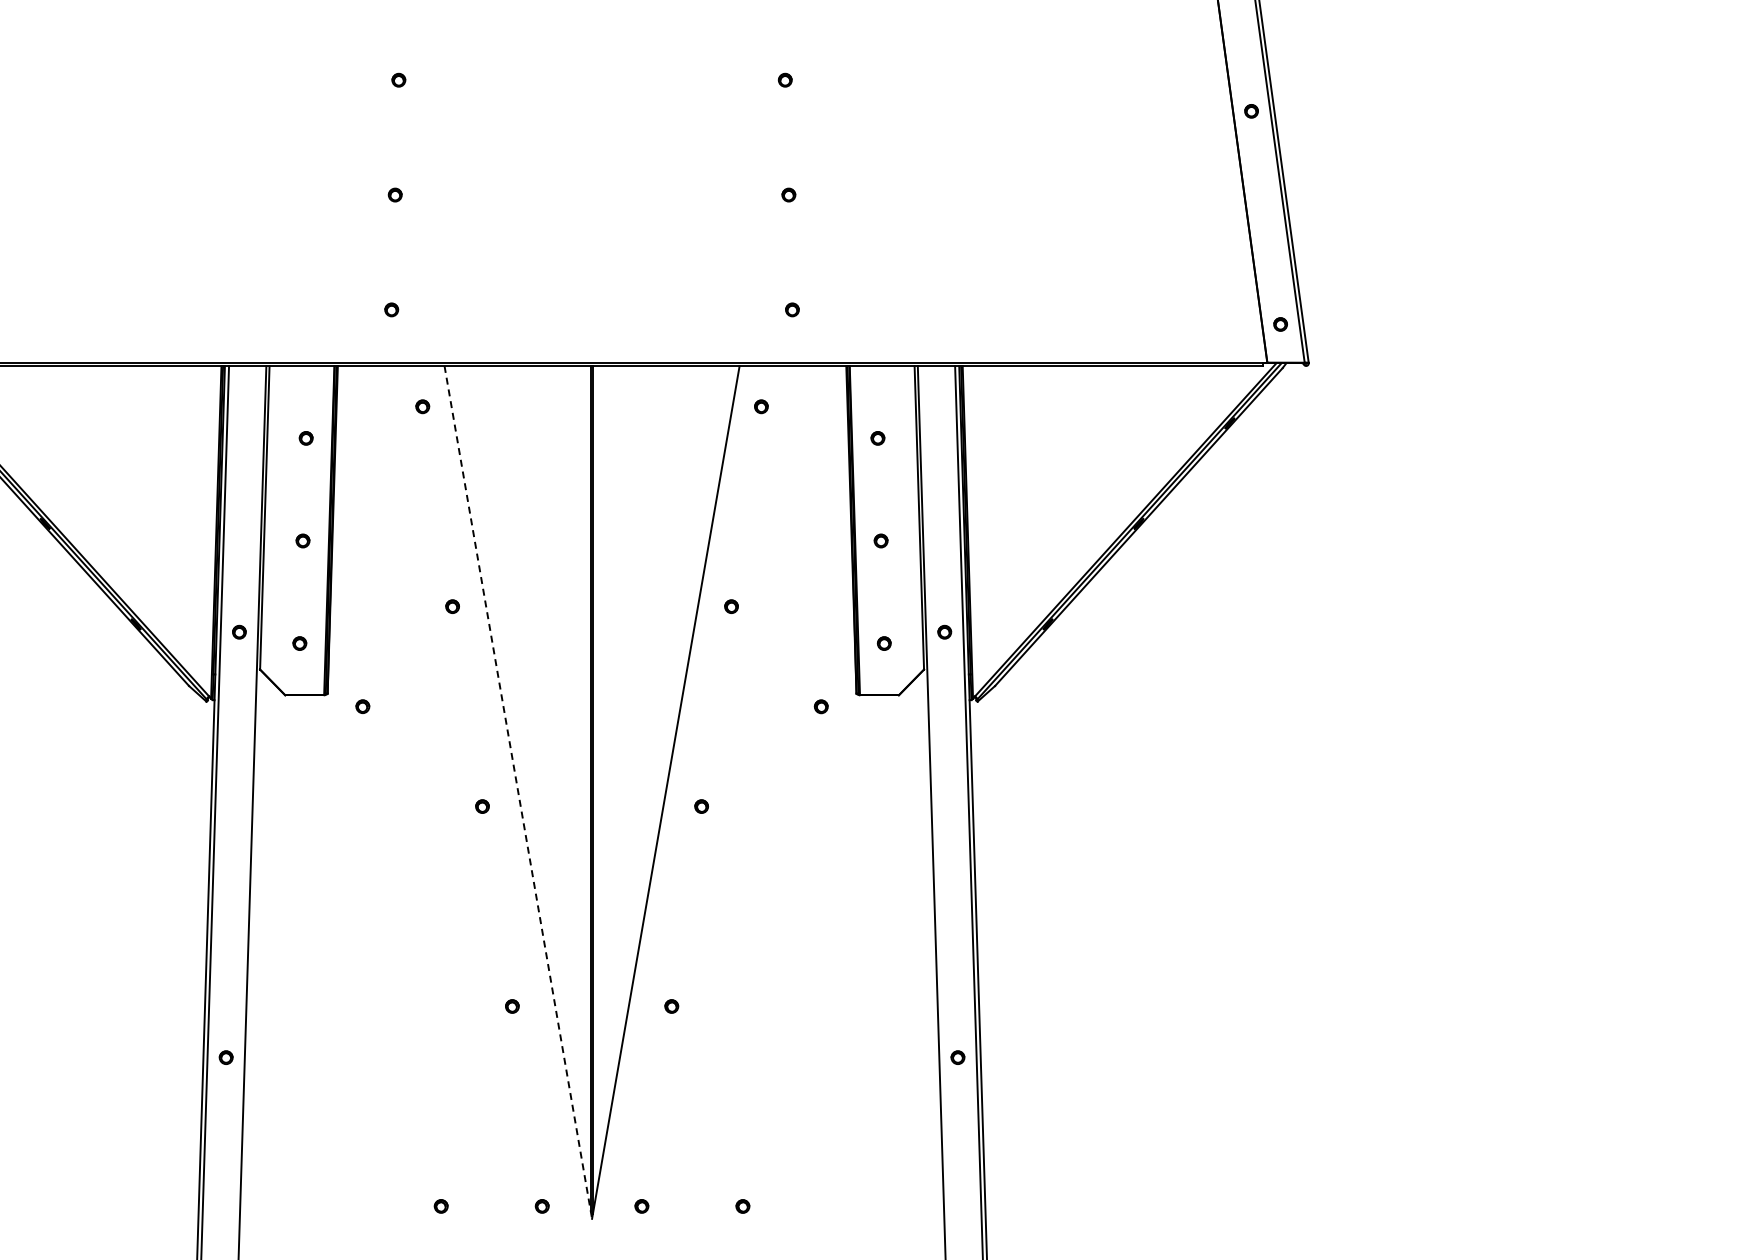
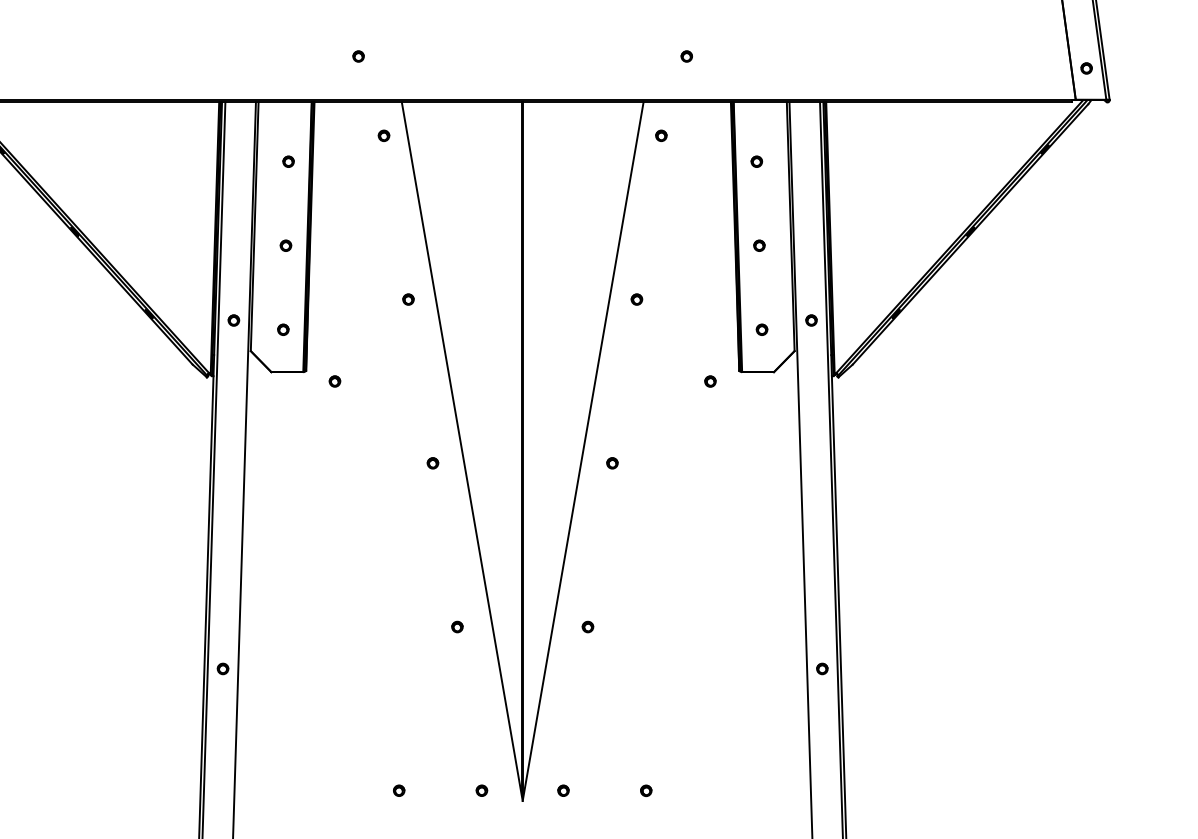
line: (518, 792) -> (462, 451), dashed -> solid

